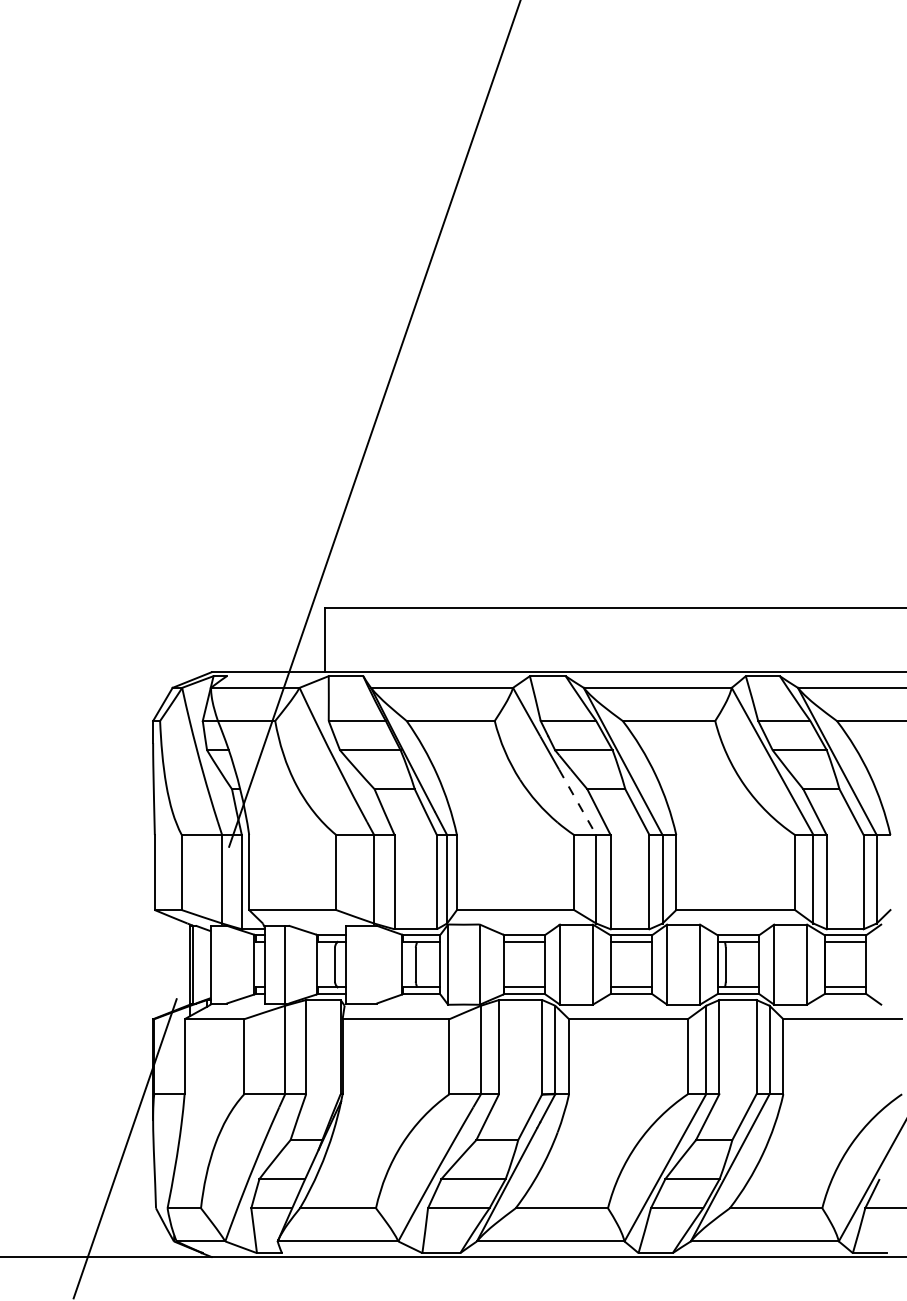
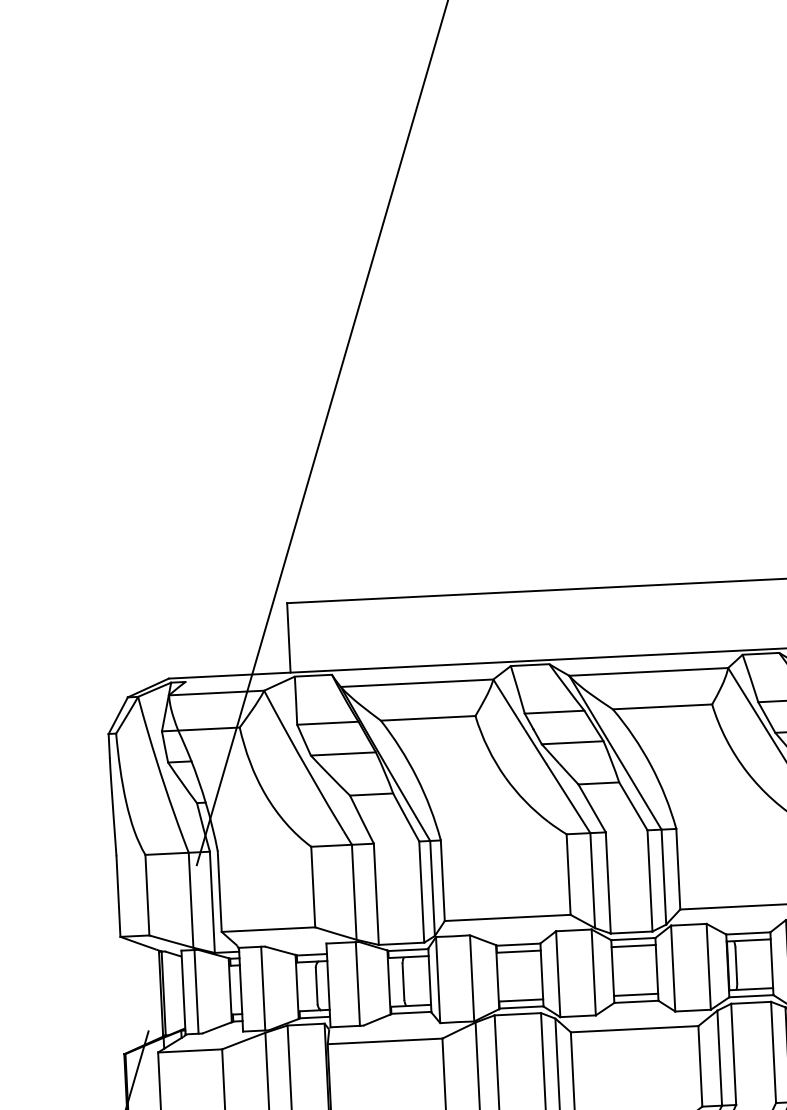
line: (577, 802) -> (568, 799), dashed -> solid
line: (223, 964) -> (196, 991), added
line: (373, 964) -> (358, 983), added

